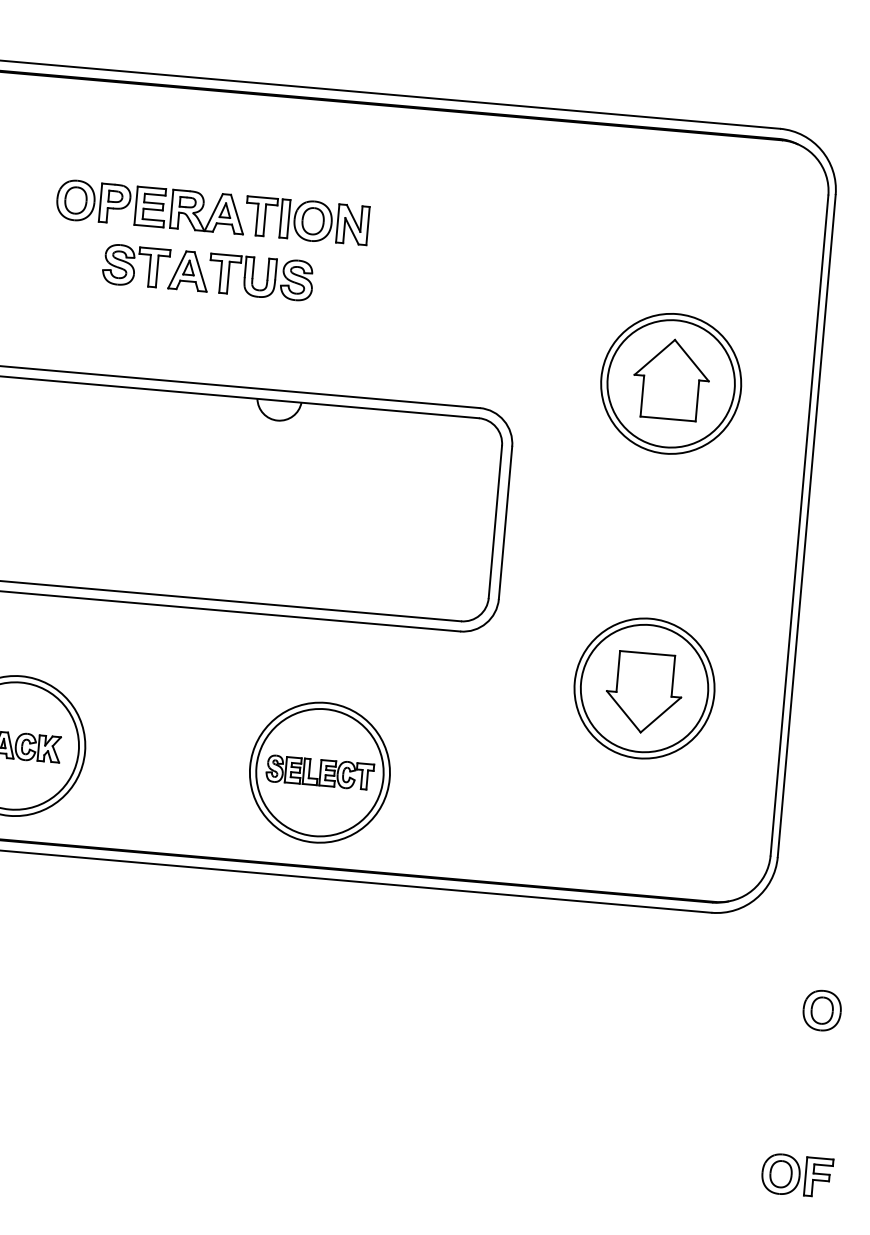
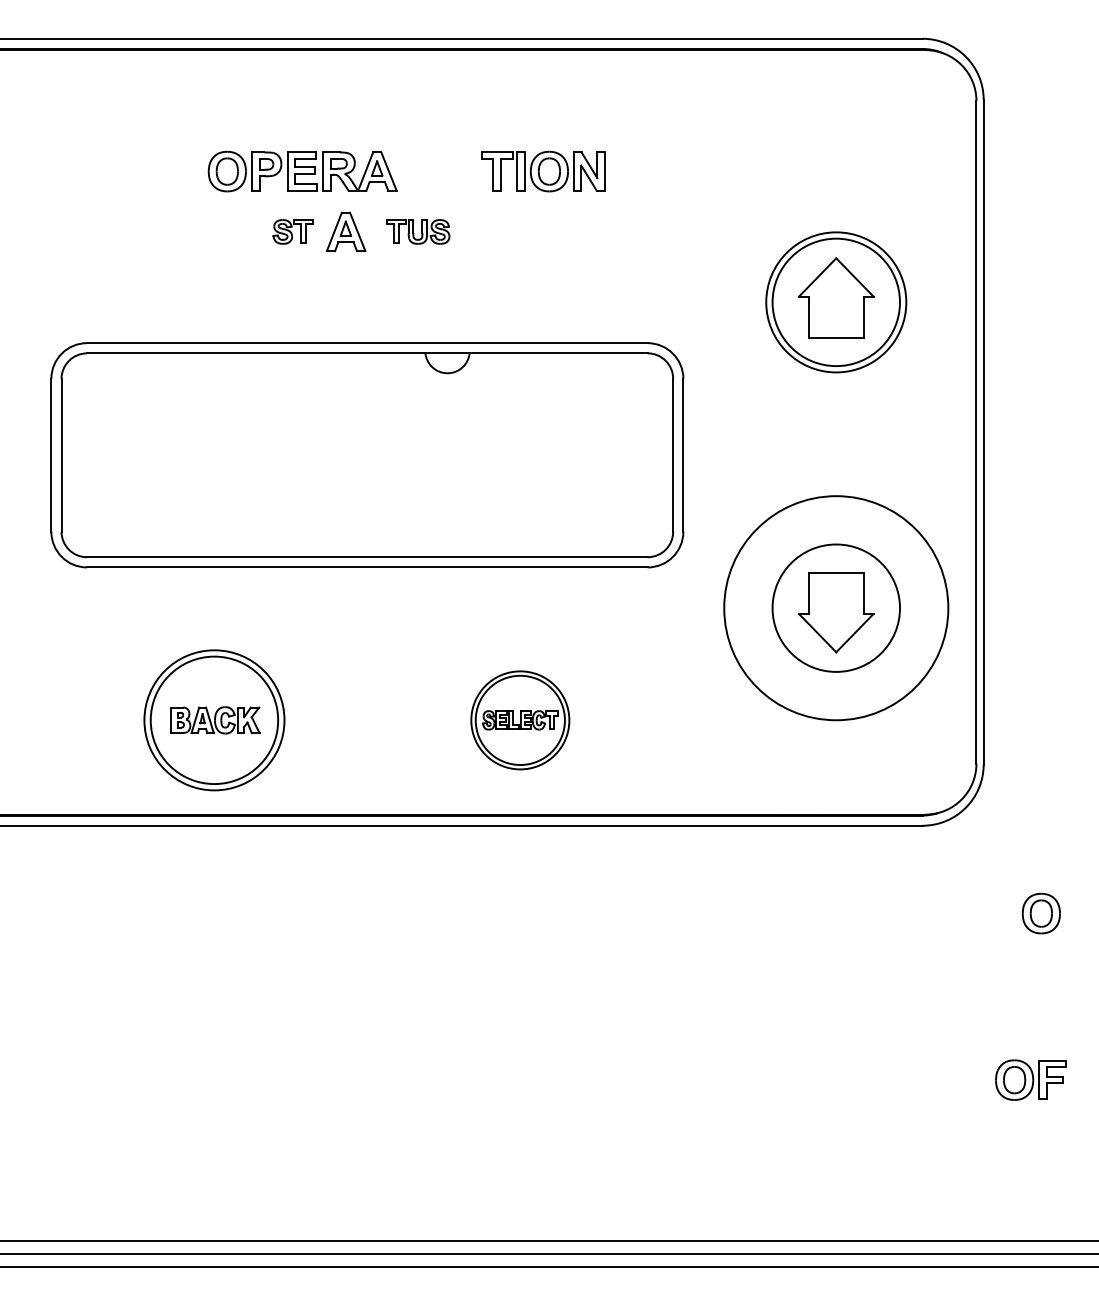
part: (307, 220) -> (543, 171), moved
part: (135, 265) -> (292, 231), size x0.6
part: (261, 276) -> (418, 231), size x0.6
circle: (644, 688) -> (836, 608), size x1.6
part: (320, 772) -> (520, 720), size x0.7

